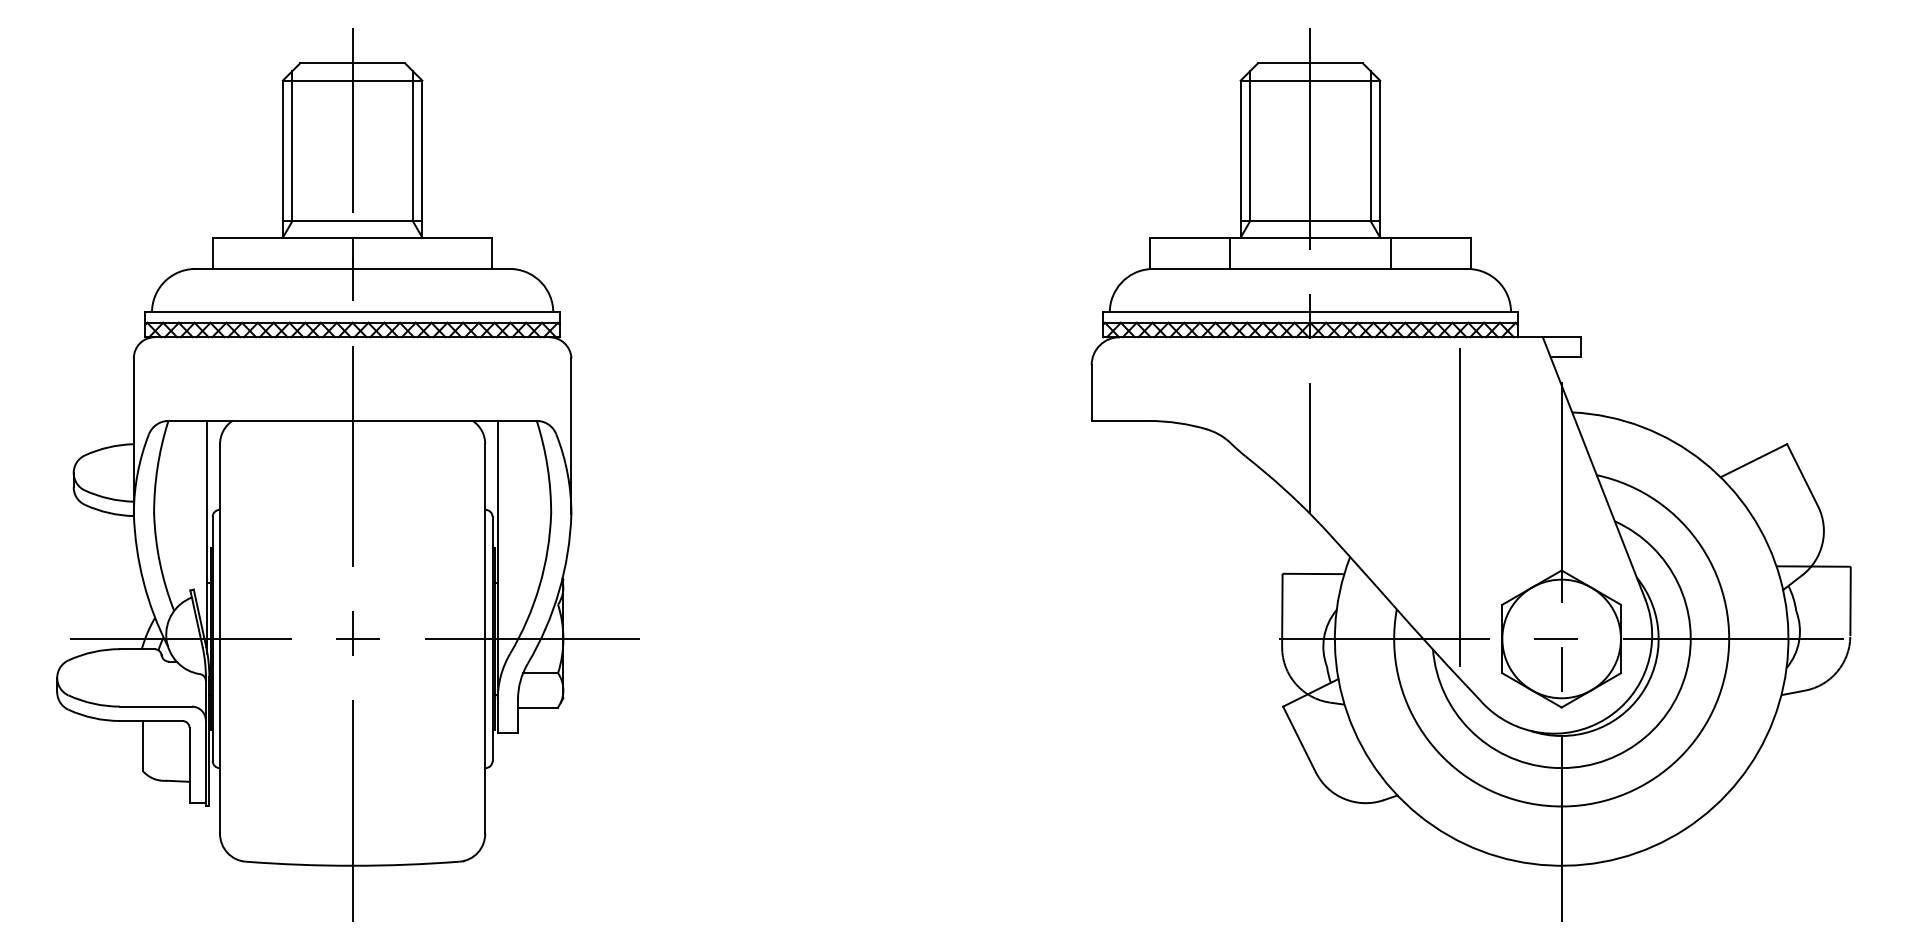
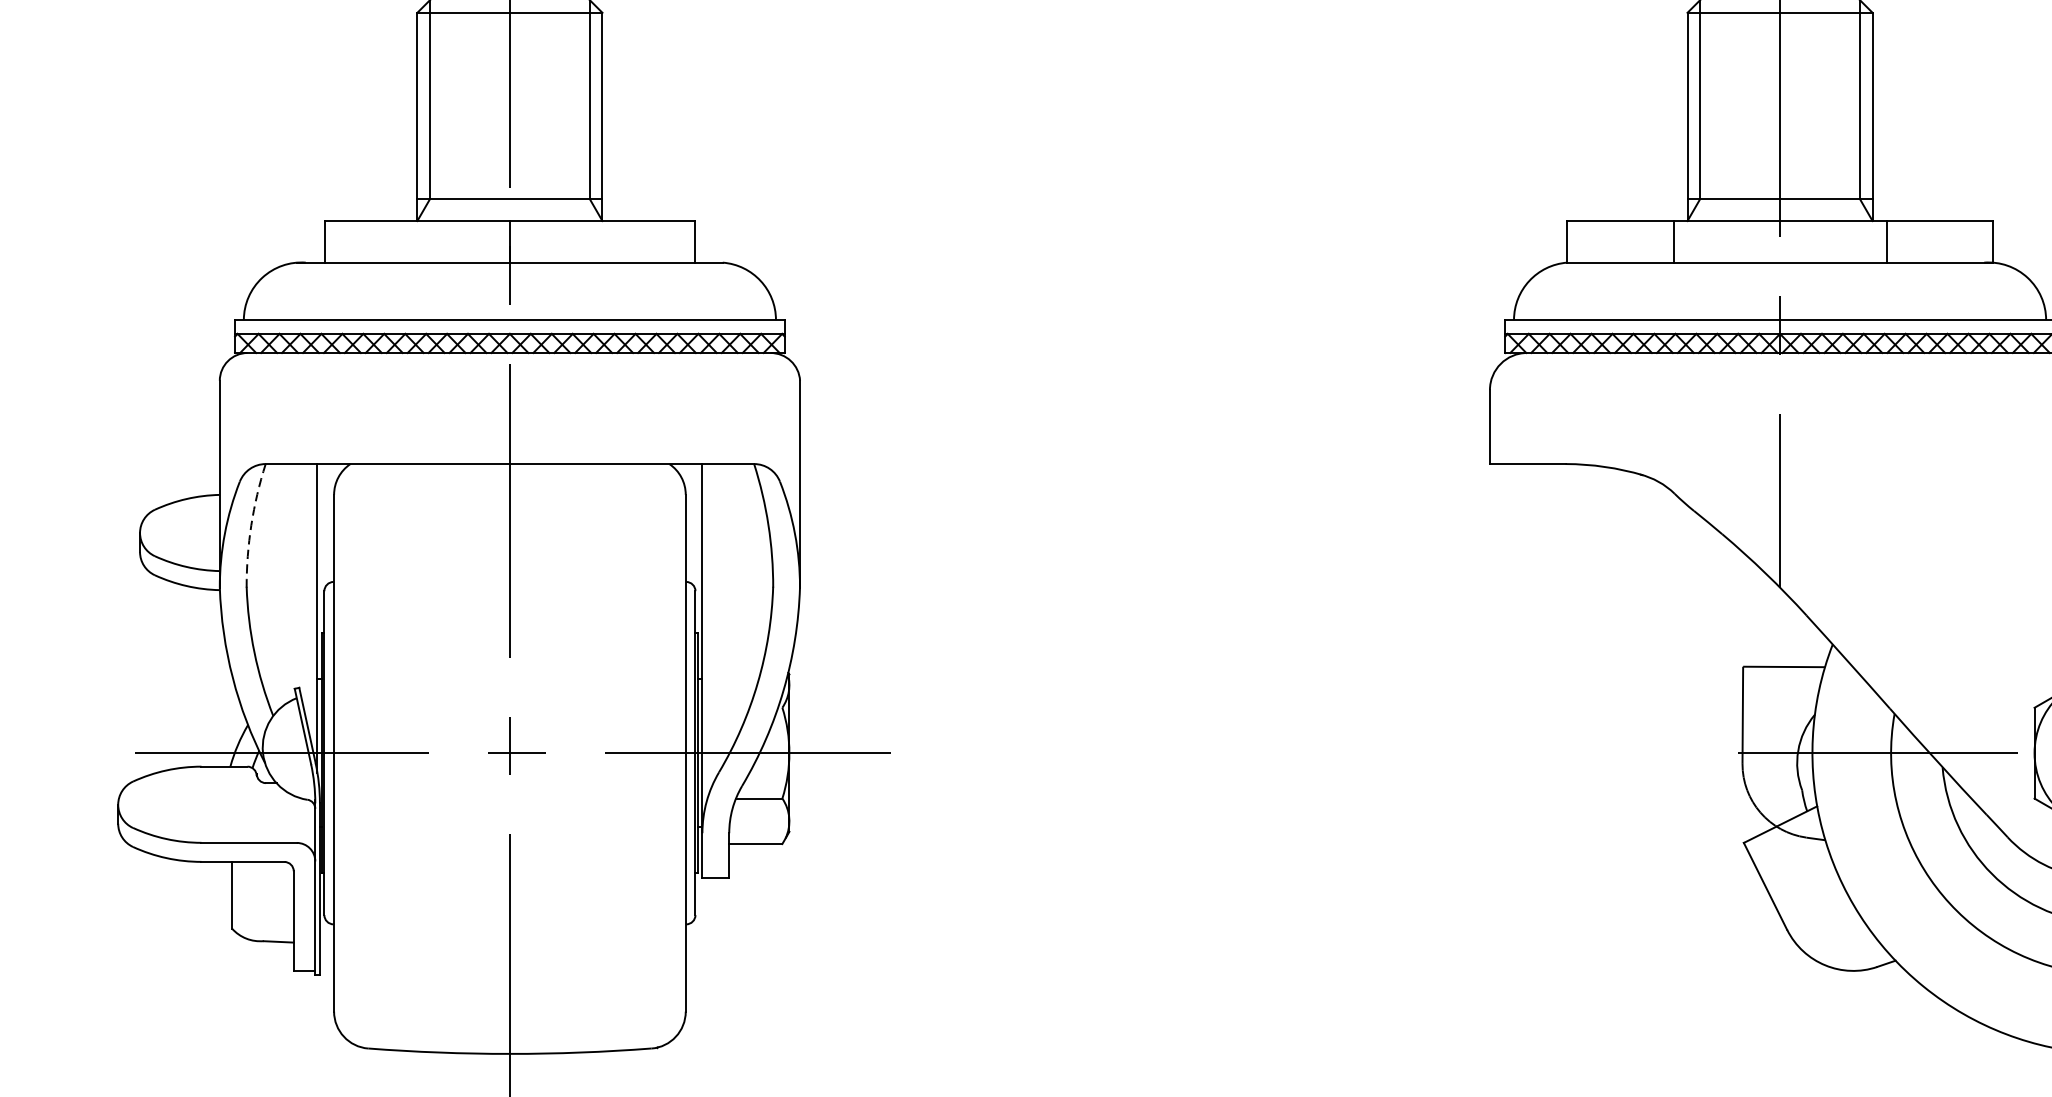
arc: (157, 467) -> (251, 525), solid -> dashed
line: (1460, 507) -> (1979, 578), removed

